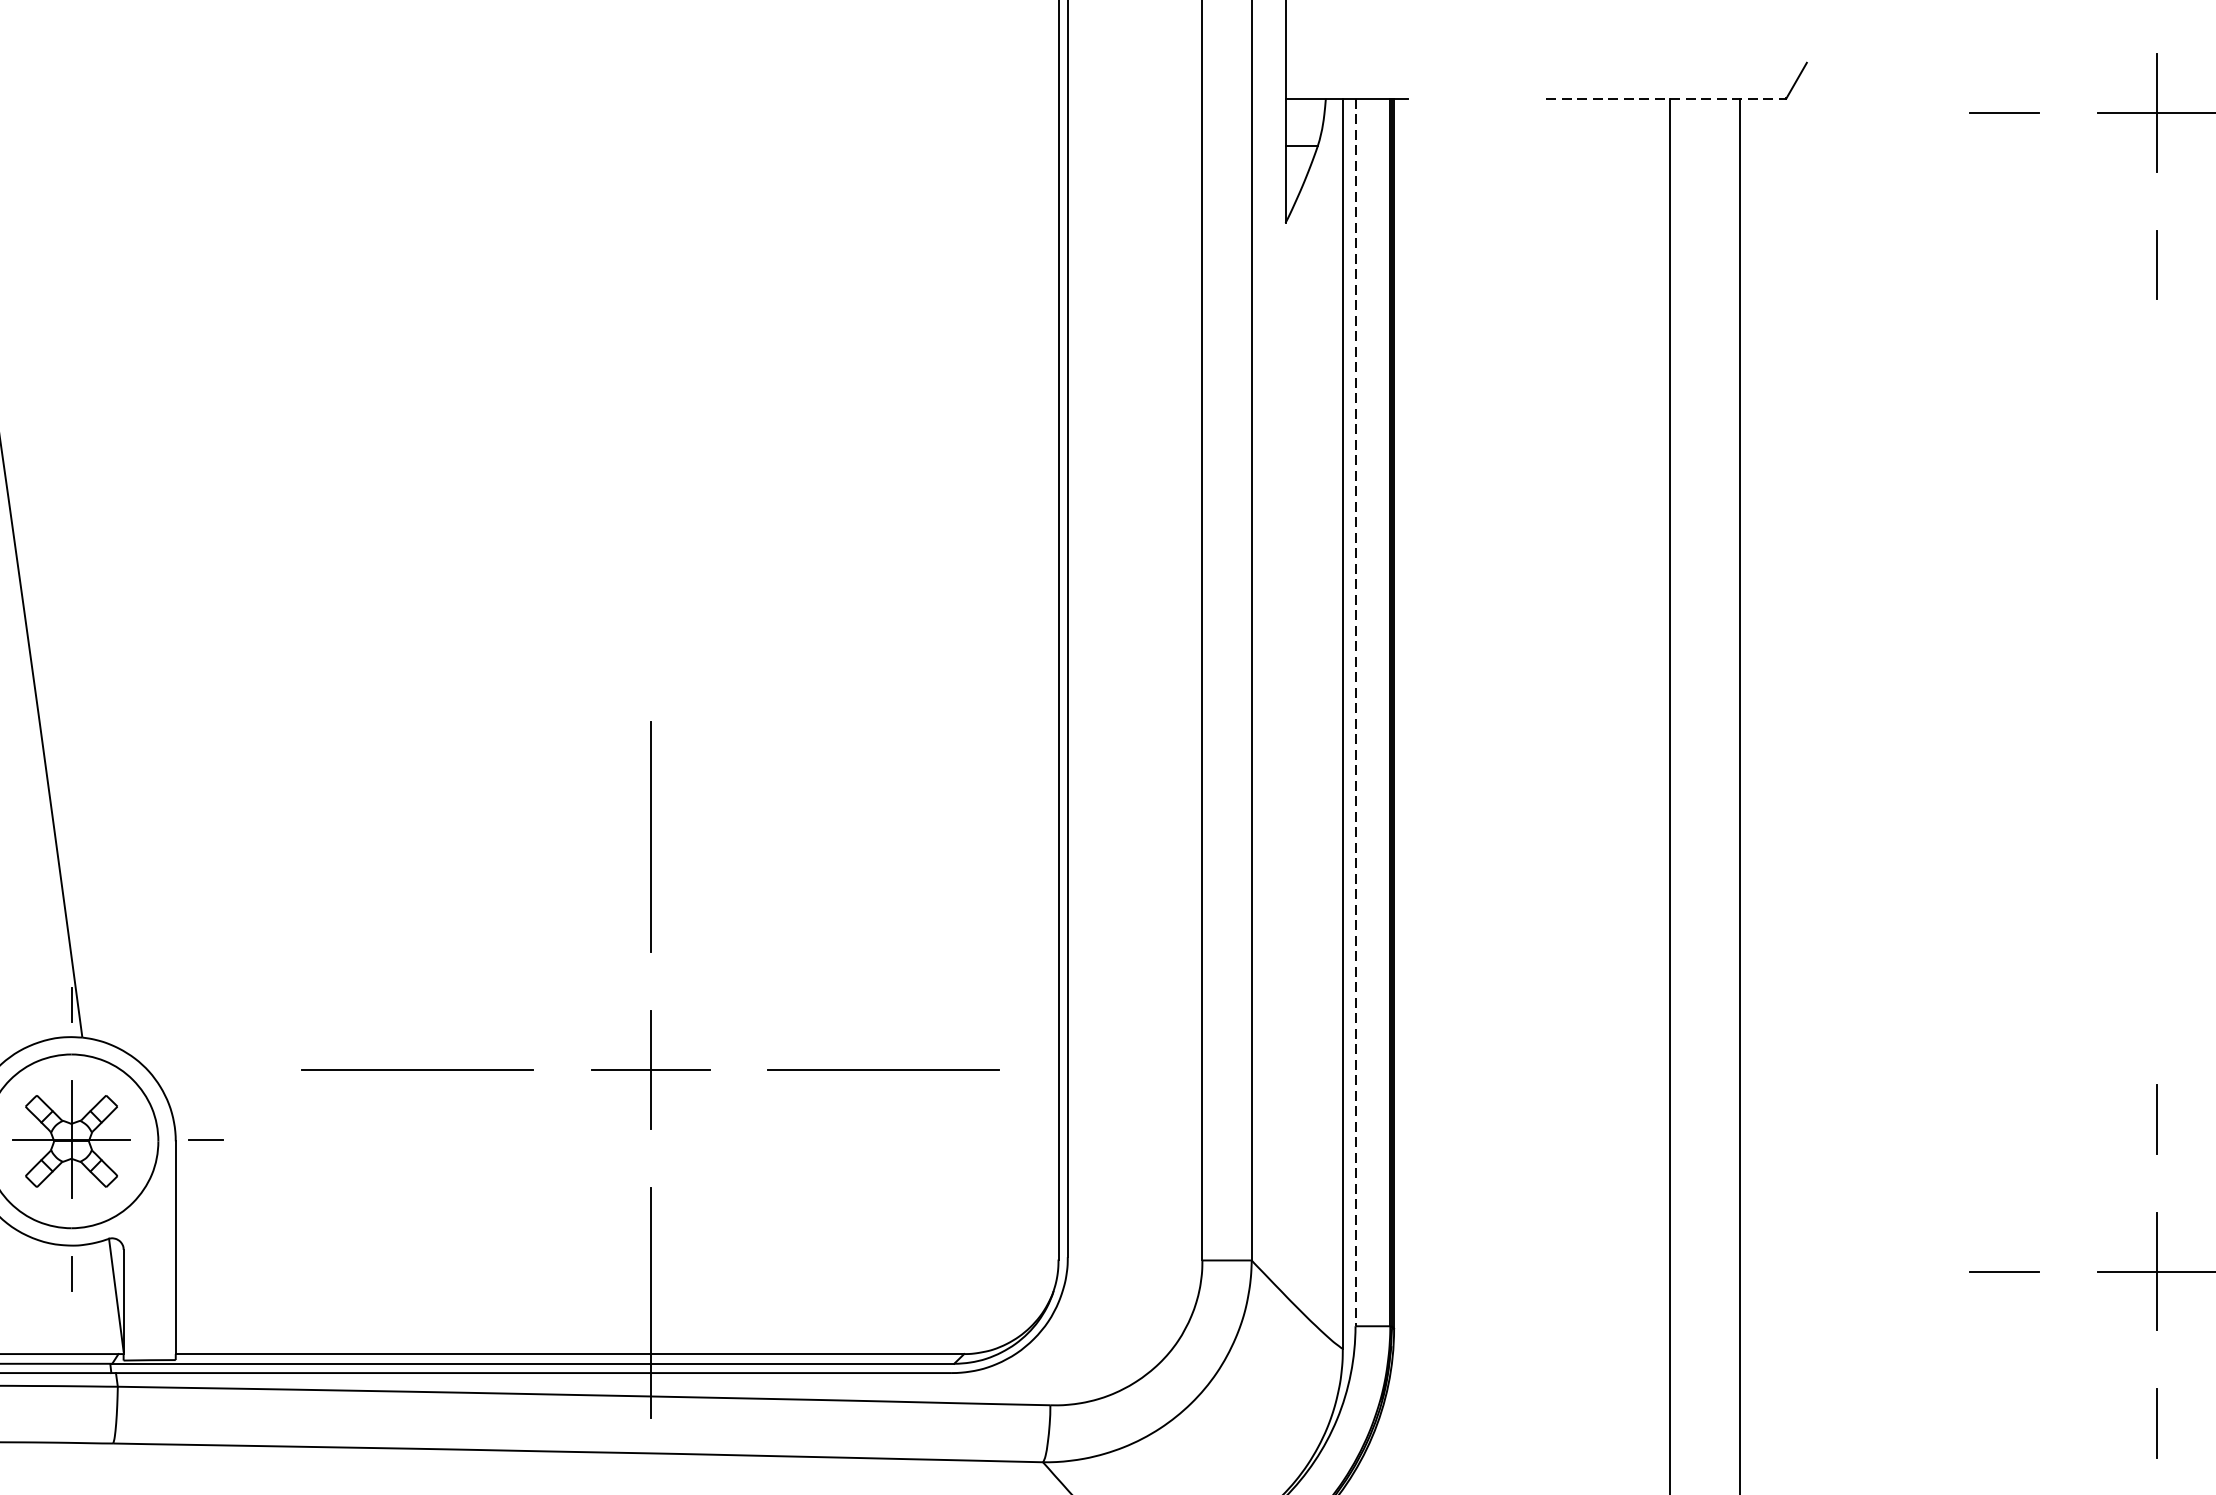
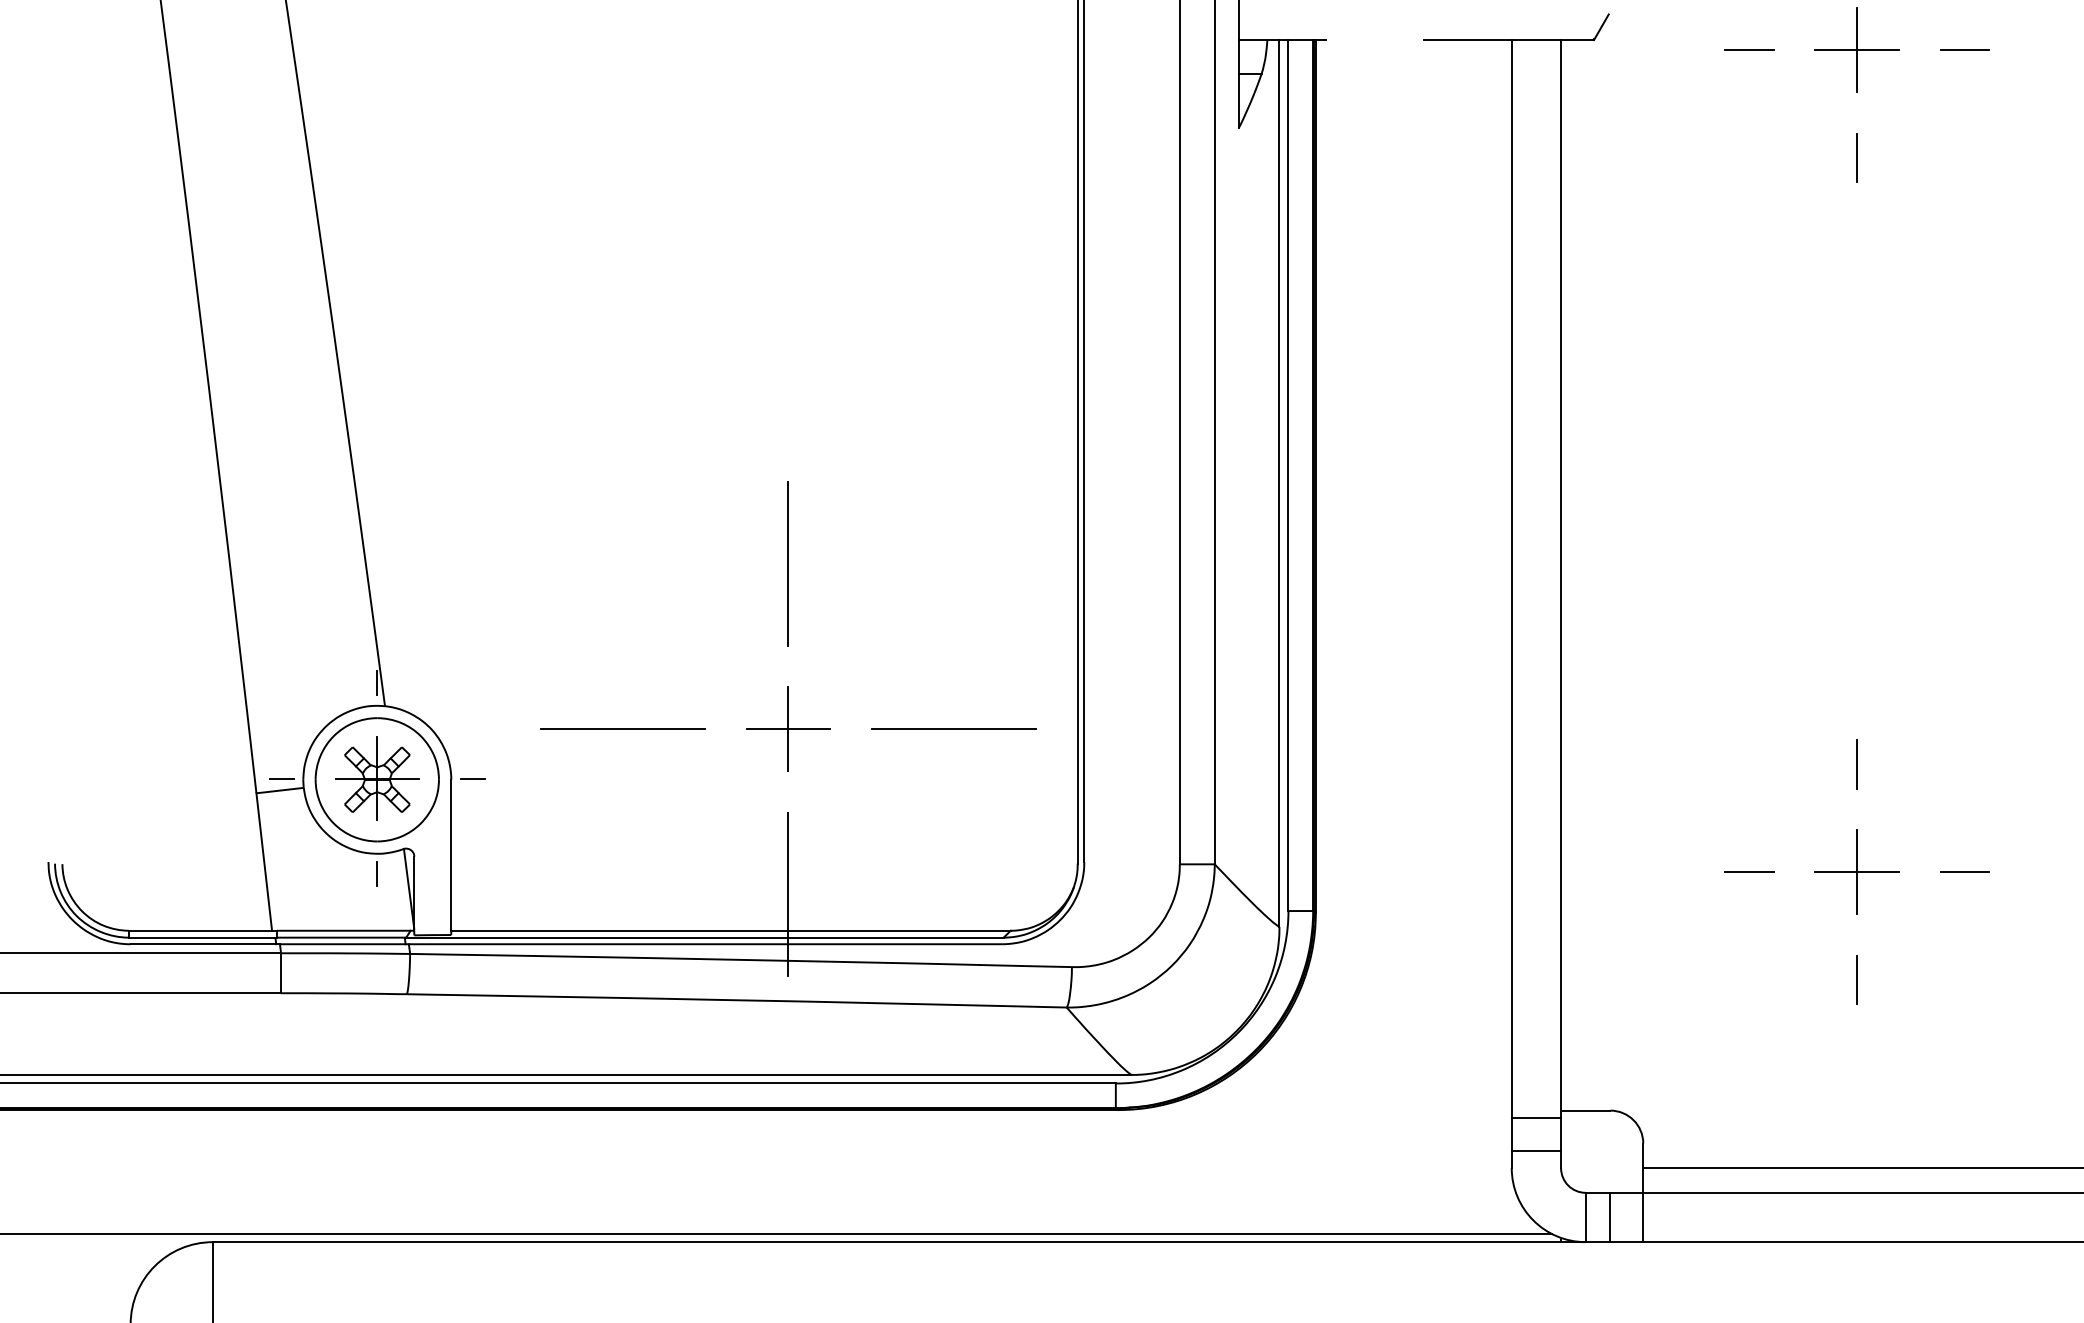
line: (1667, 98) -> (1509, 39), dashed -> solid
line: (1355, 712) -> (1288, 475), dashed -> solid

